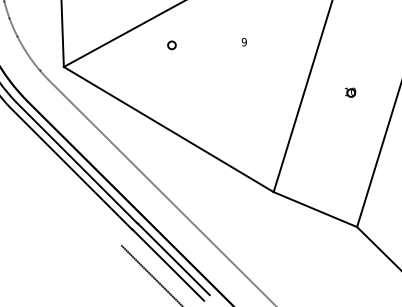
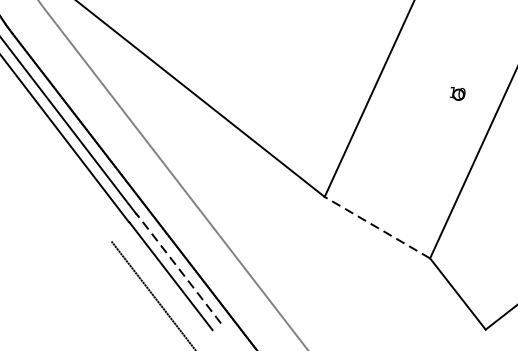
part: (350, 92) -> (457, 93), moved
line: (314, 209) -> (376, 227), solid -> dashed
line: (173, 259) -> (178, 269), solid -> dashed

